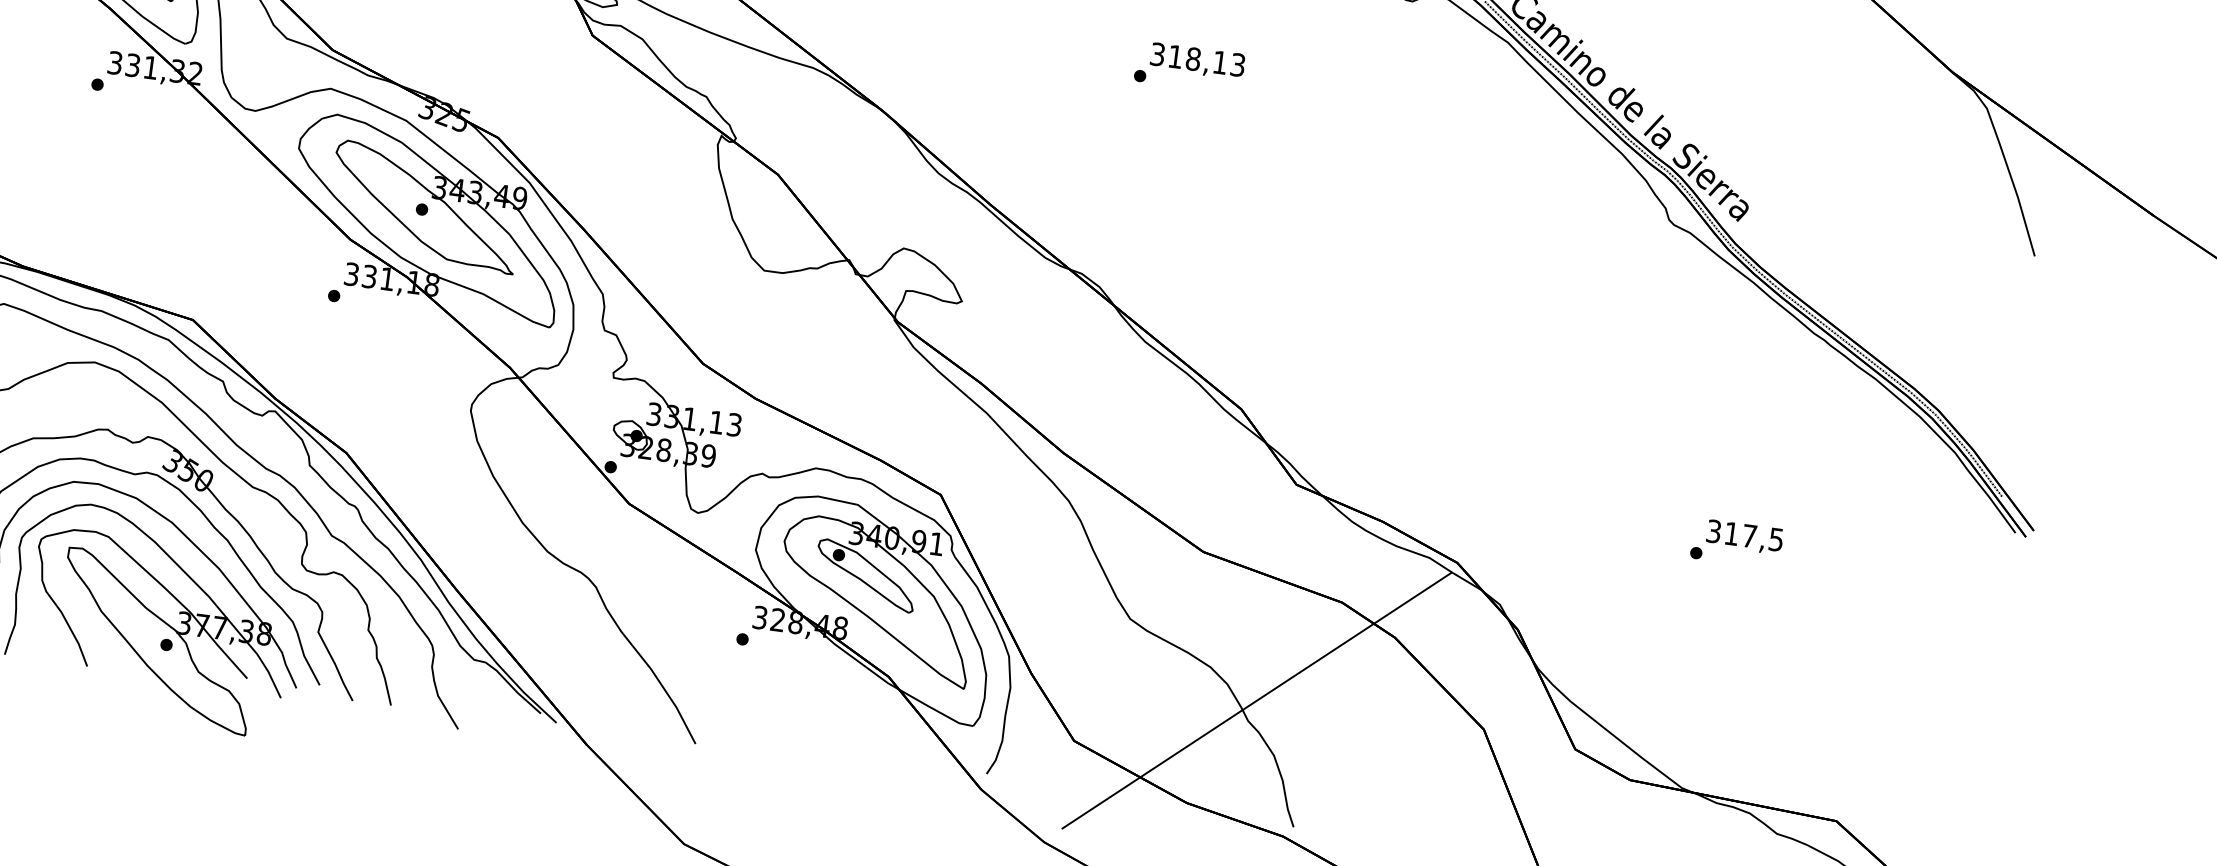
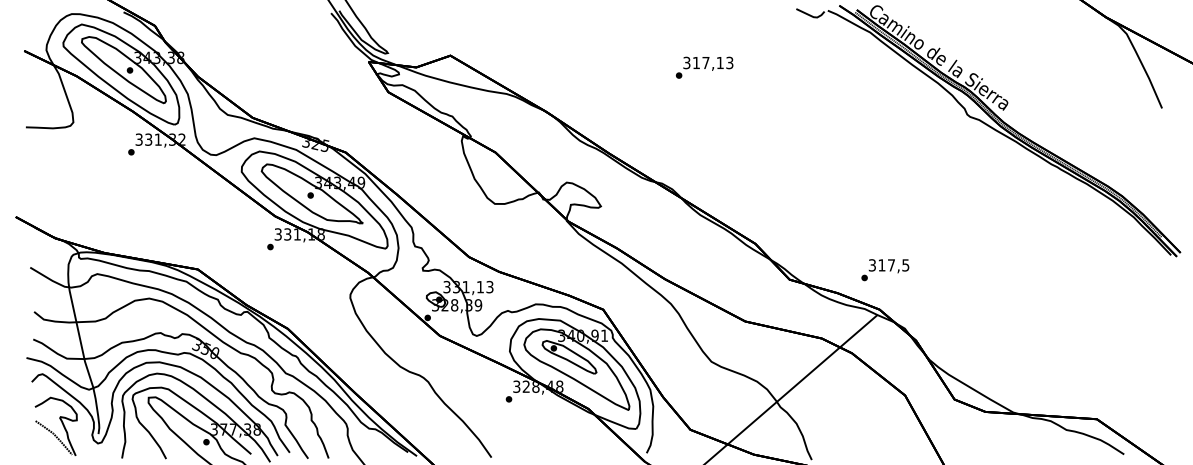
text: (1192, 58) -> (705, 62), 318,13 -> 317,13
text: (1737, 544) -> (885, 270), moved

